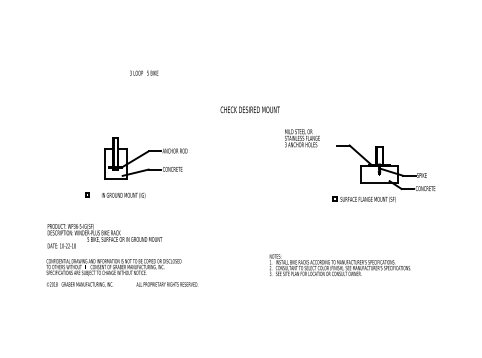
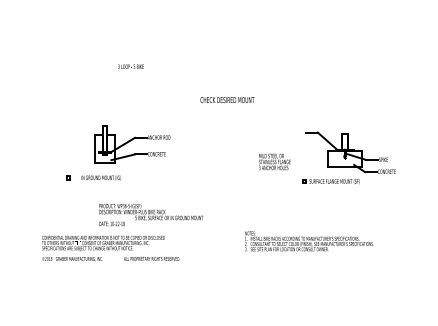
text: (302, 137) -> (274, 161), moved
part: (115, 194) -> (93, 177), moved
text: (104, 235) -> (150, 214), moved

